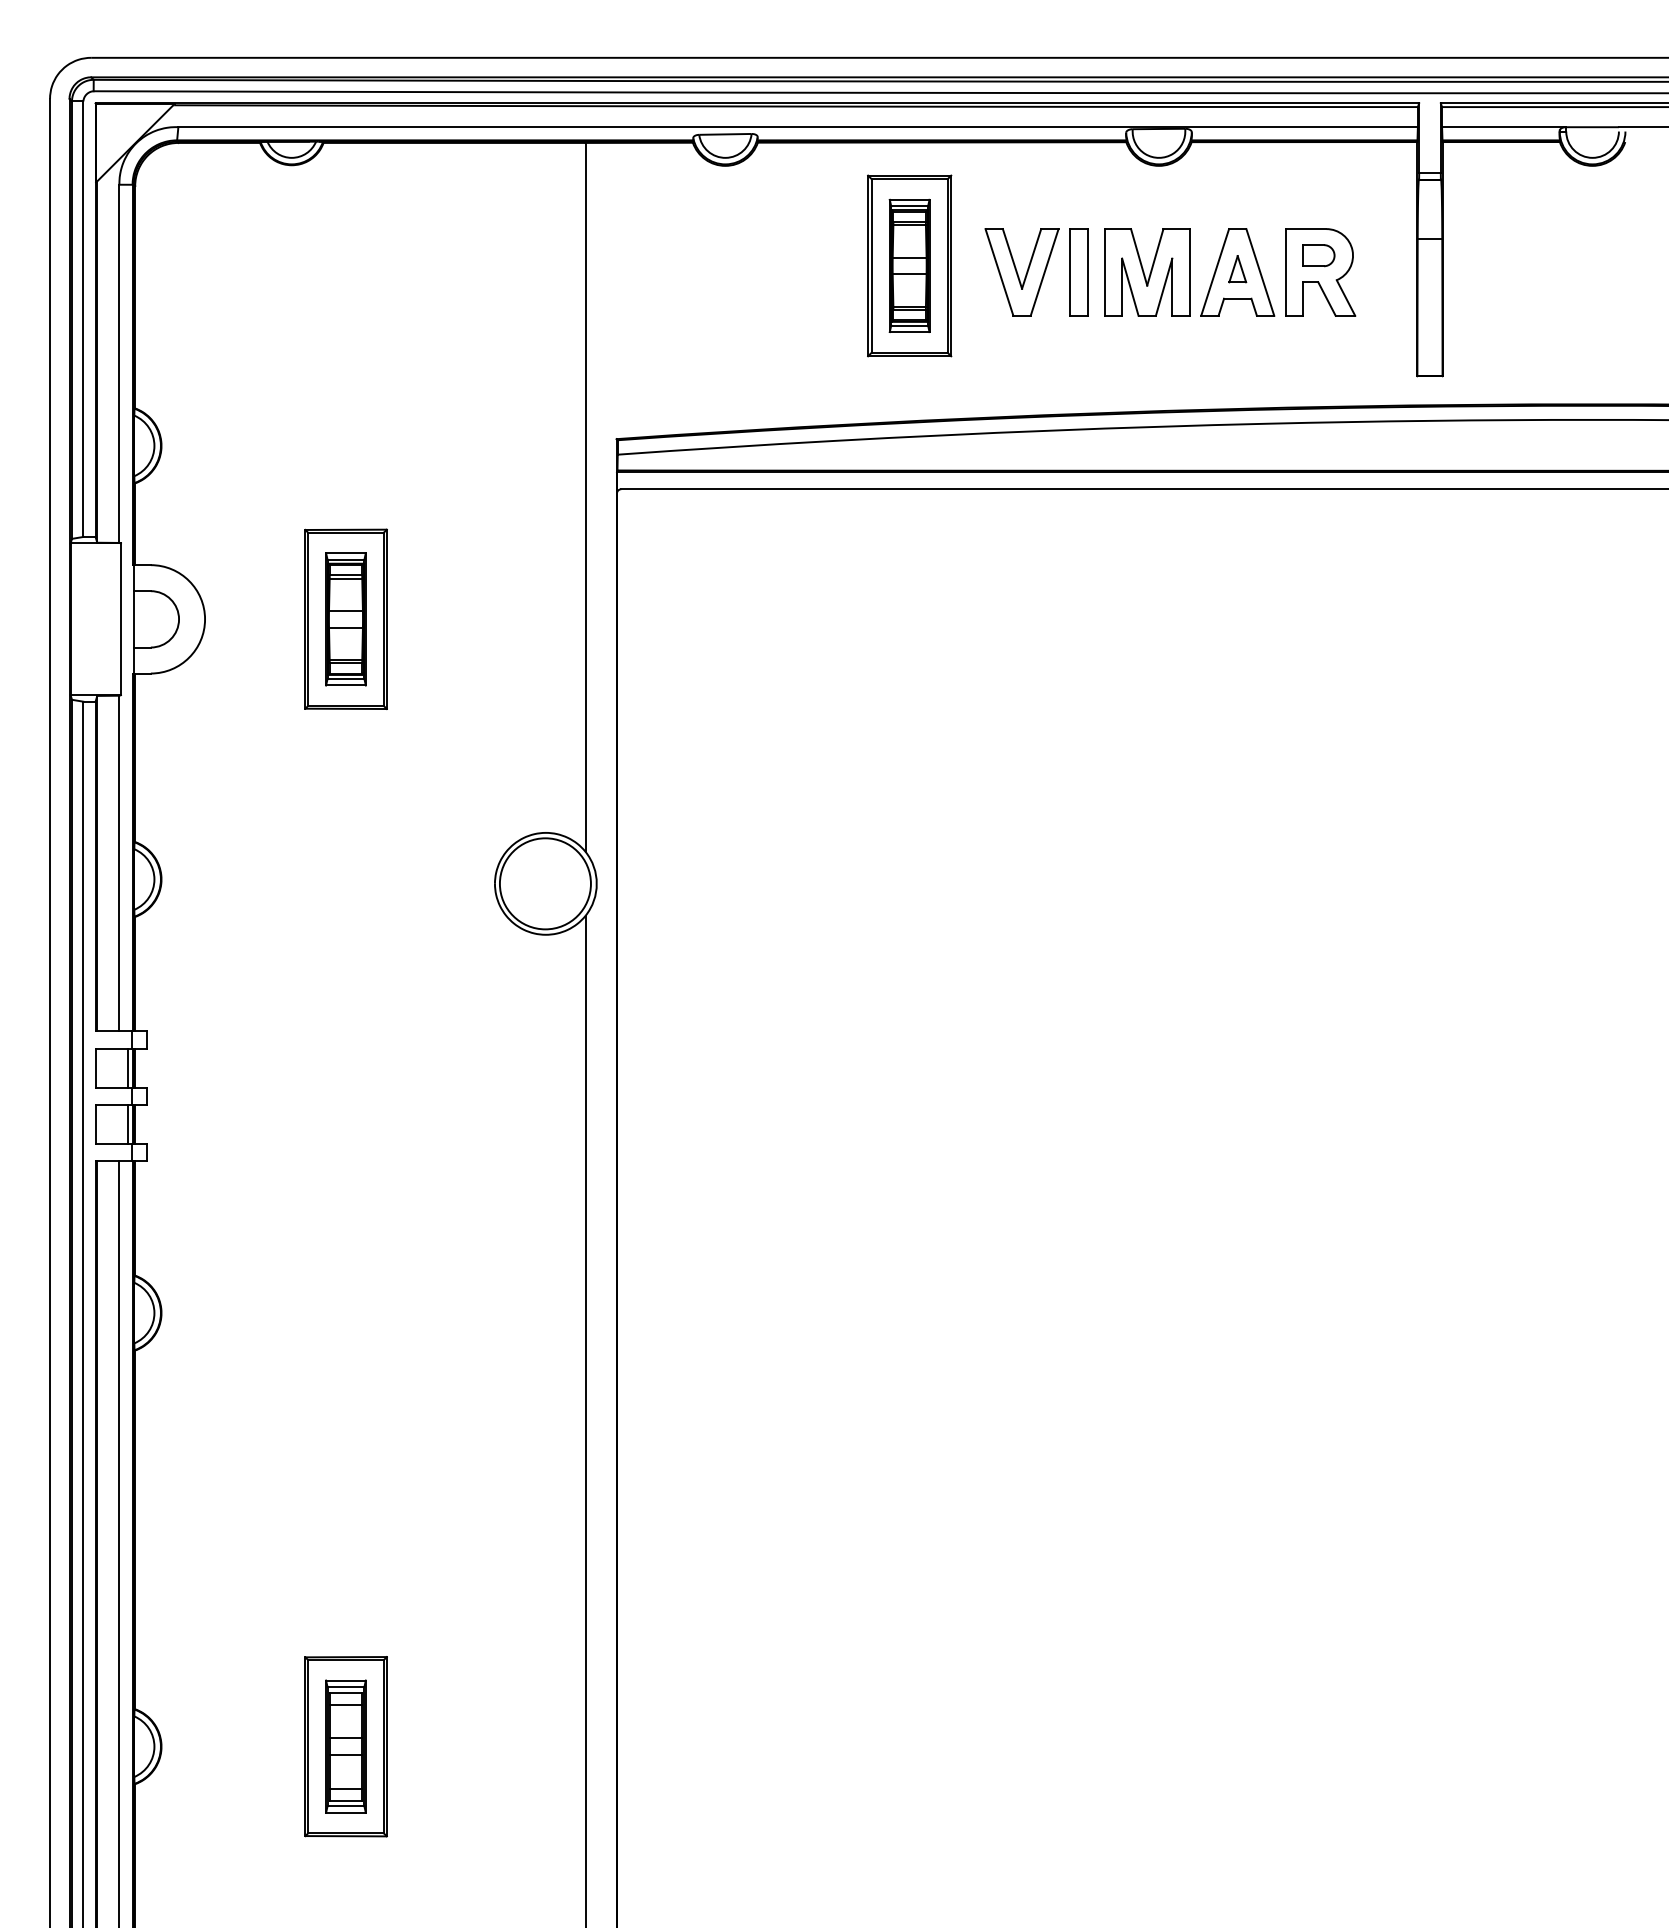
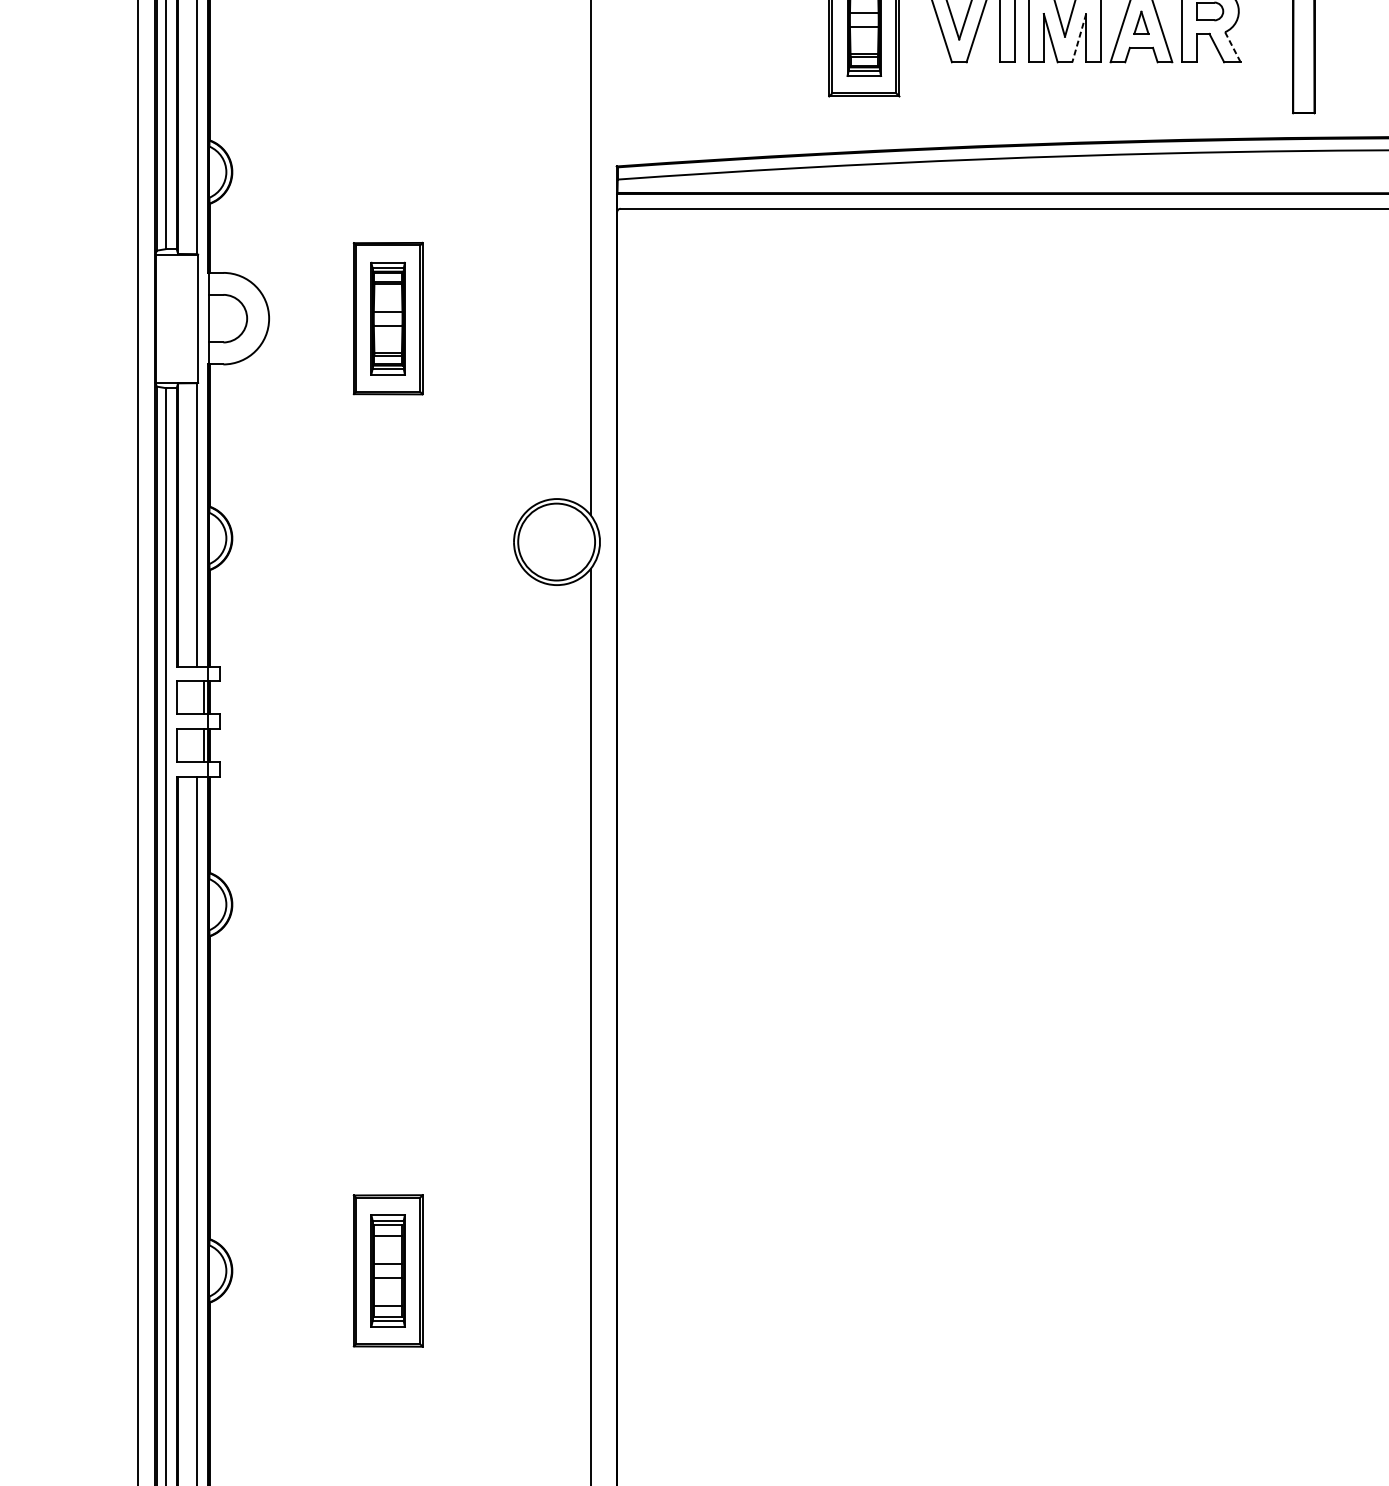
line: (1164, 287) -> (1079, 38), solid -> dashed
line: (1346, 298) -> (1233, 47), solid -> dashed

